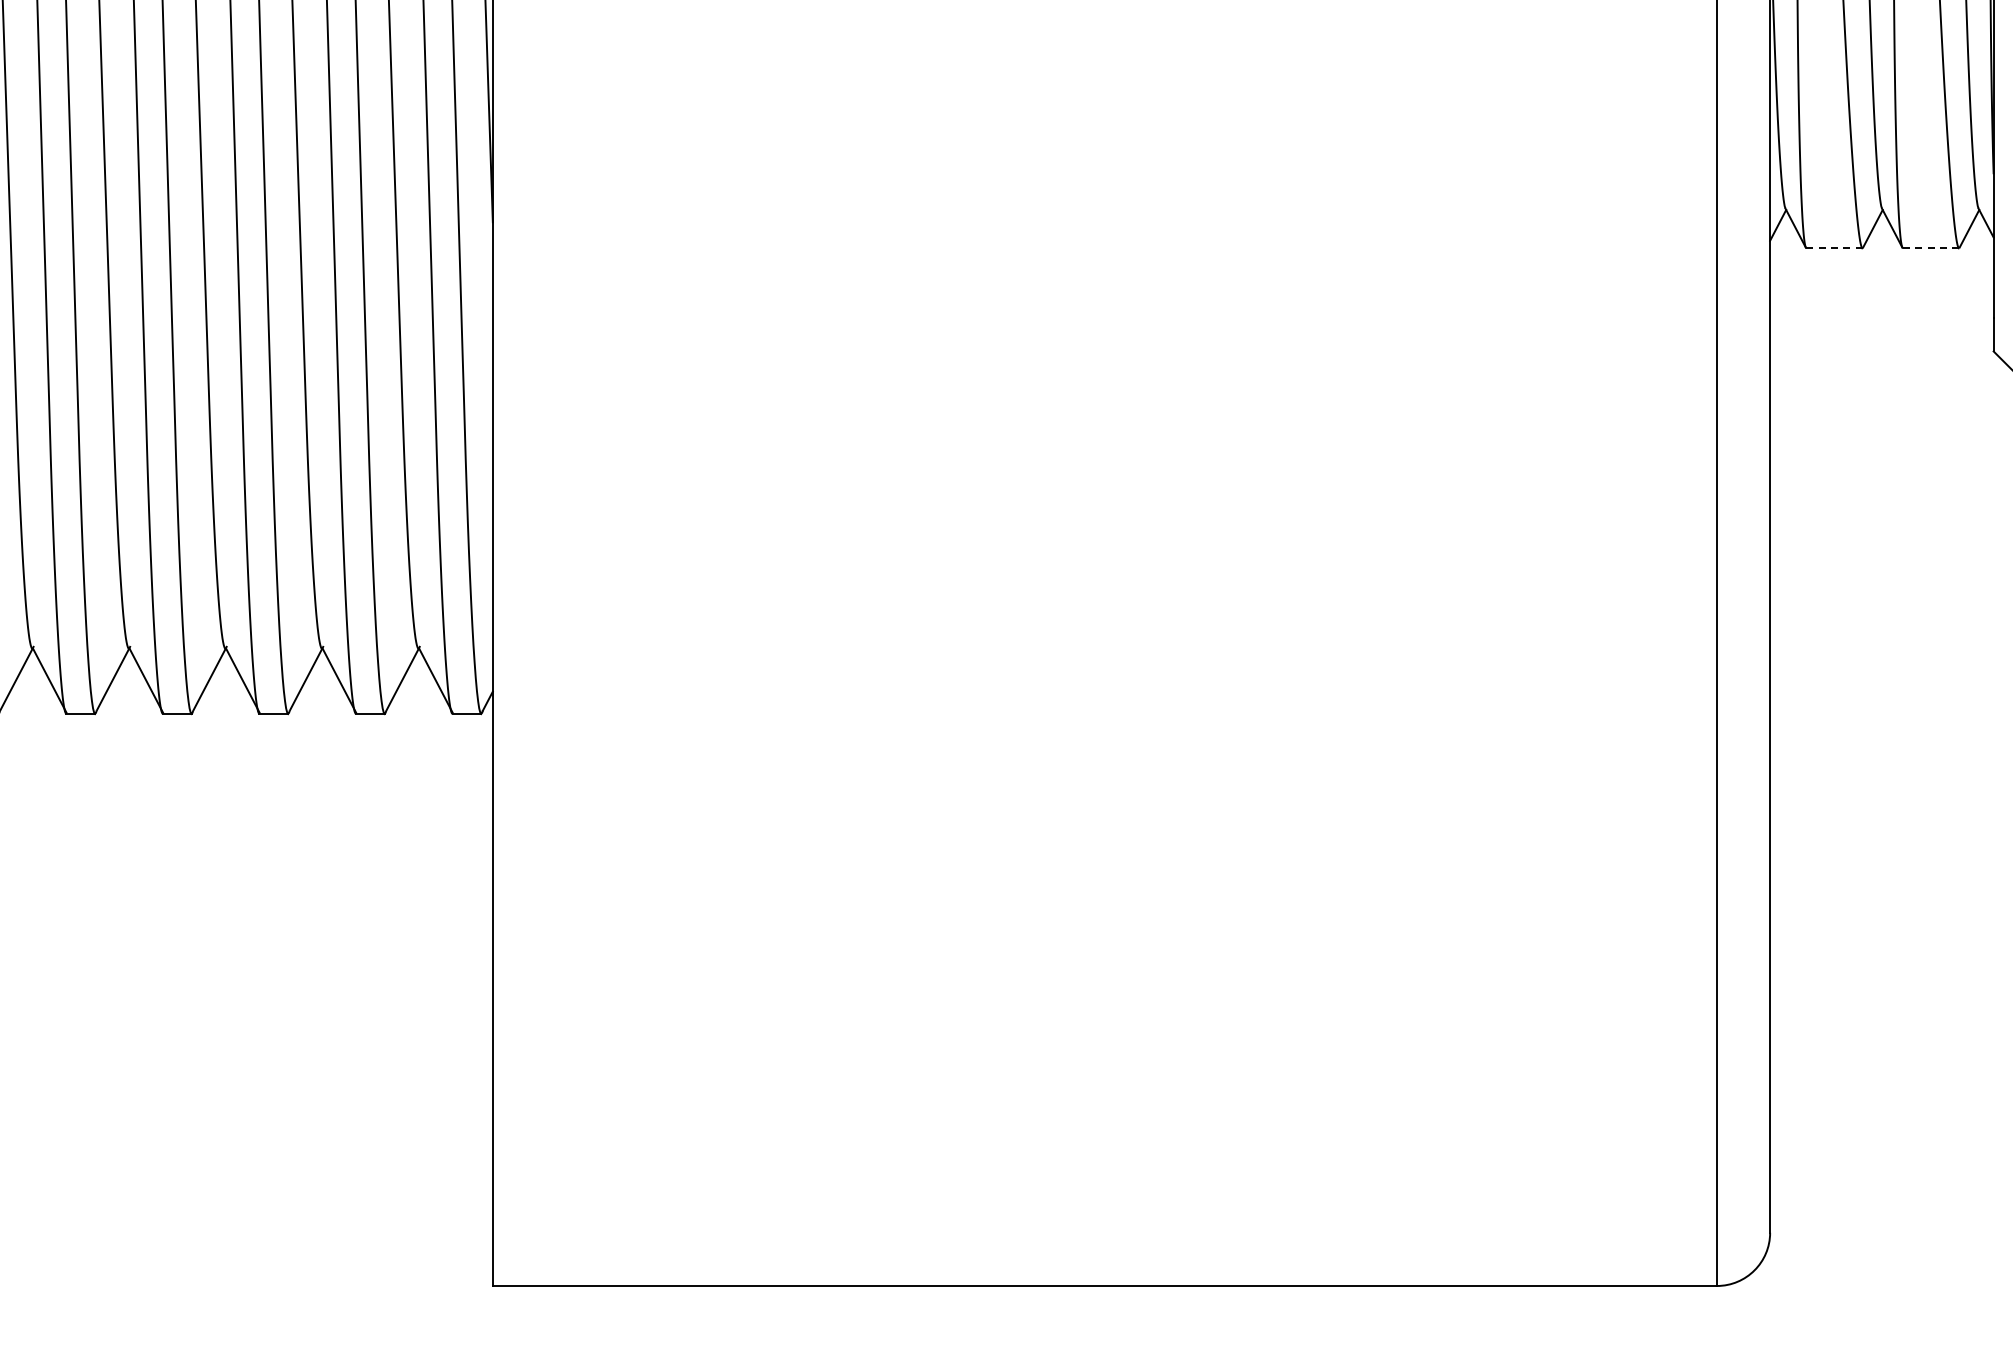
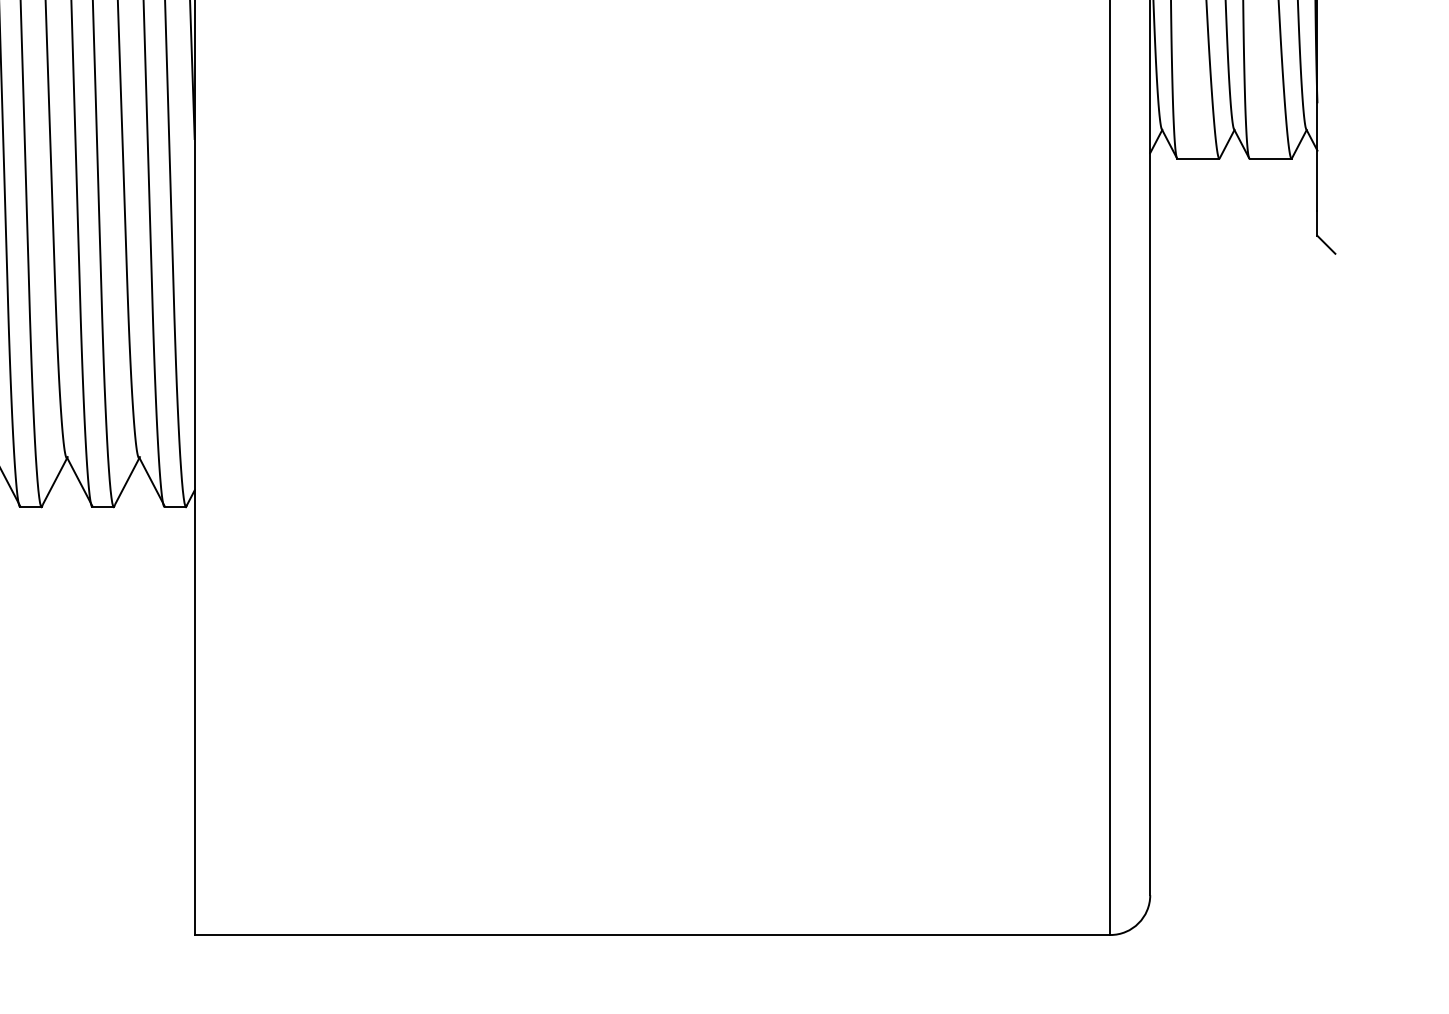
line: (1834, 248) -> (1198, 158), dashed -> solid
line: (1931, 248) -> (1270, 158), dashed -> solid

